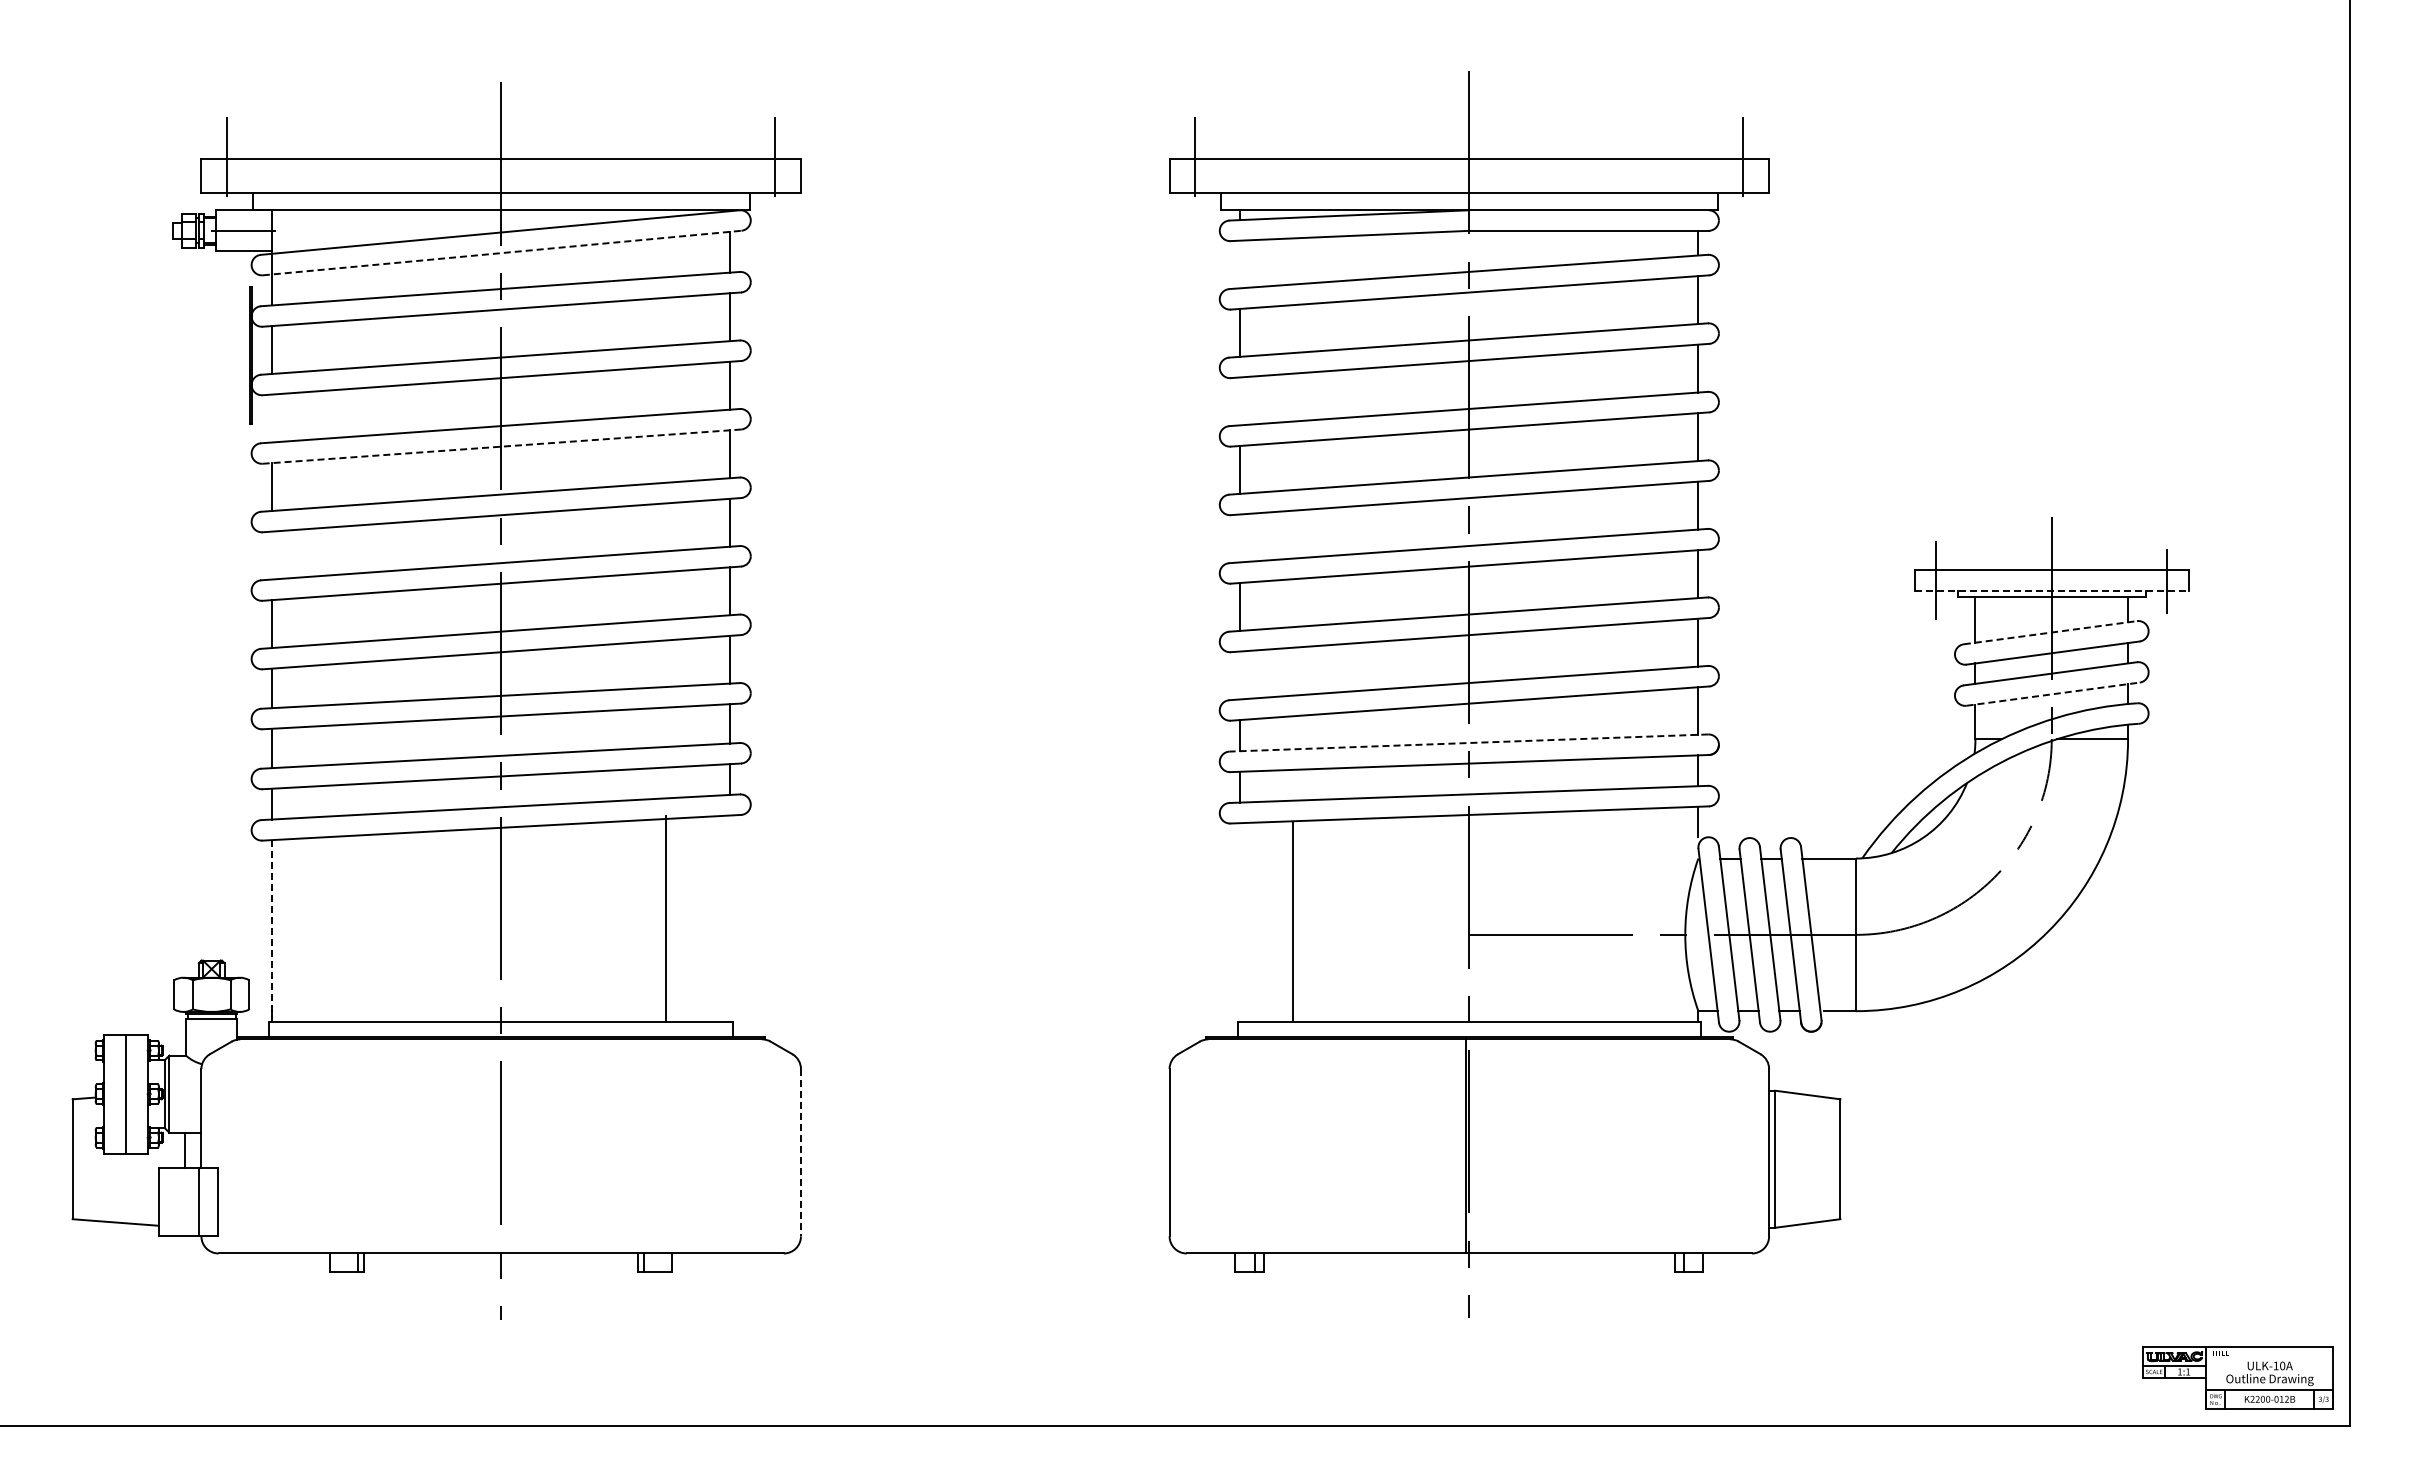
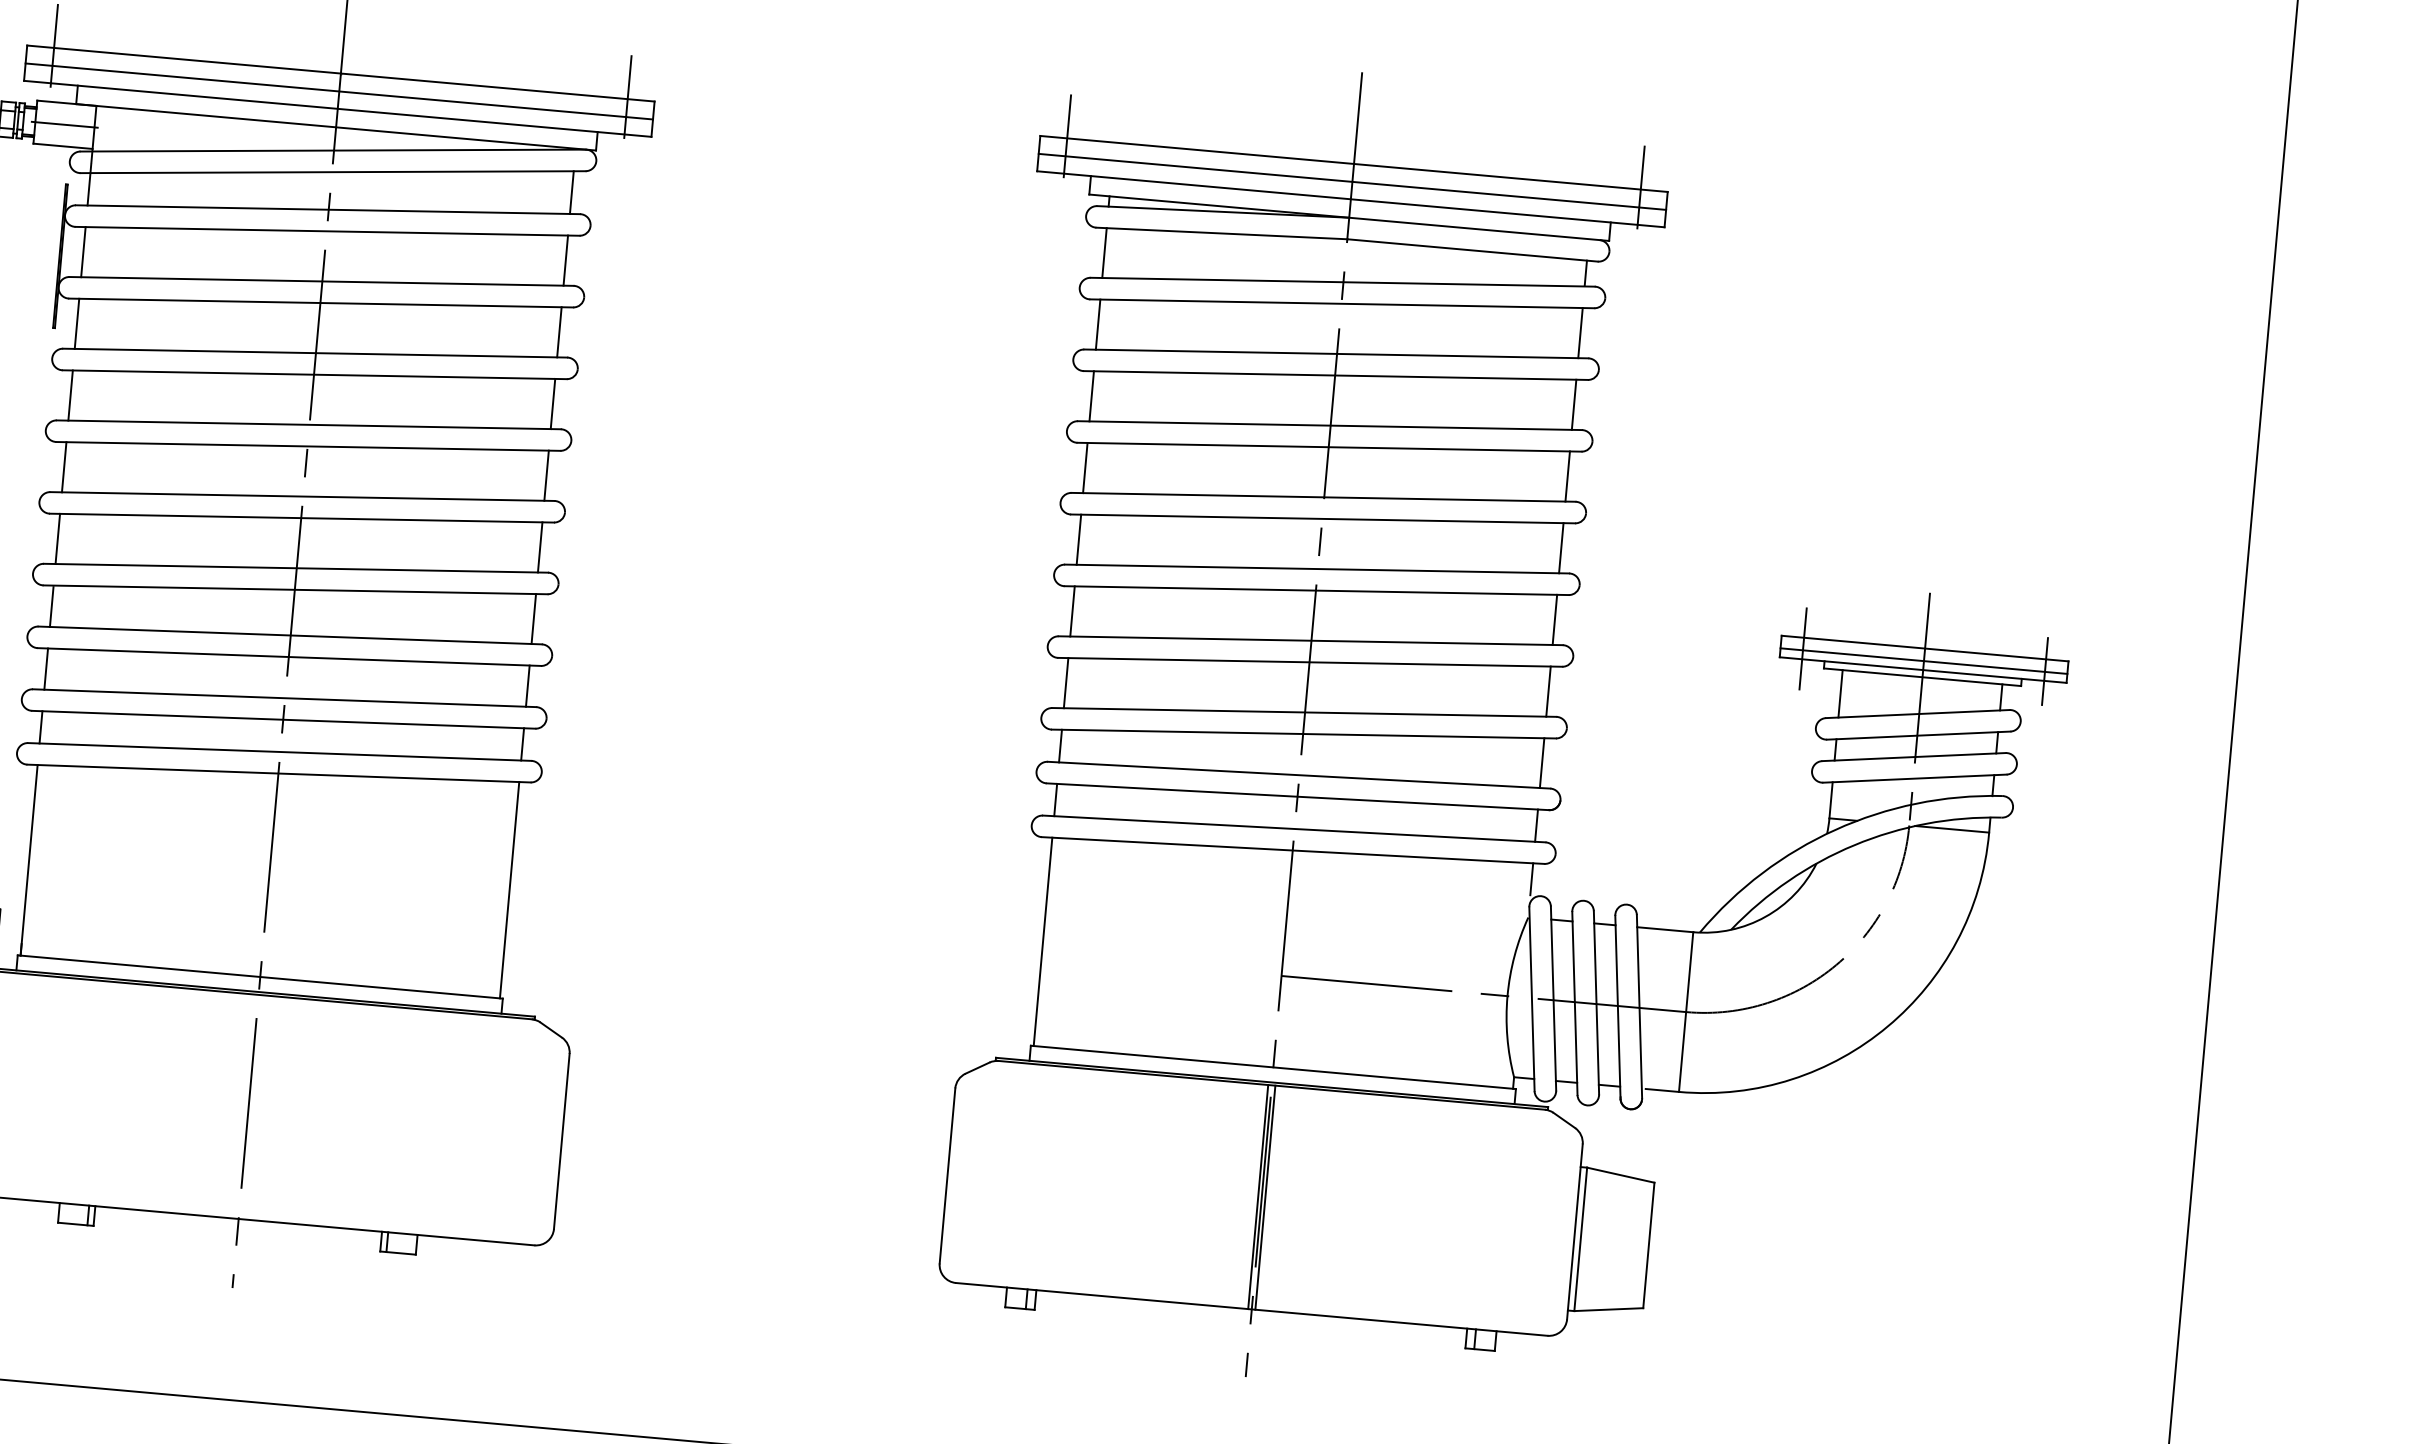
line: (500, 176) -> (338, 91), added
line: (1469, 176) -> (1352, 182), added
line: (502, 253) -> (333, 172), dashed -> solid
line: (1240, 264) -> (1104, 253), added
line: (1240, 401) -> (1091, 396), added
line: (272, 418) -> (77, 323), added
line: (501, 446) -> (314, 374), dashed -> solid
line: (1240, 538) -> (1079, 539), added
line: (272, 555) -> (64, 467), added
line: (2051, 582) -> (1923, 661), added
line: (2052, 590) -> (1923, 670), dashed -> solid
line: (2050, 632) -> (1917, 713), dashed -> solid
line: (1240, 675) -> (1066, 683), added
line: (2053, 694) -> (1915, 779), dashed -> solid
line: (1468, 743) -> (1298, 775), dashed -> solid
line: (666, 918) -> (509, 889), moved
line: (1293, 922) -> (1043, 941), moved
line: (272, 931) -> (29, 860), dashed -> solid
line: (1472, 1146) -> (1265, 1197), added
line: (800, 1152) -> (561, 1141), dashed -> solid

